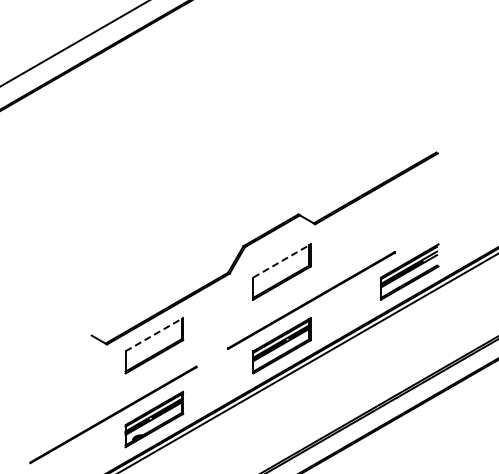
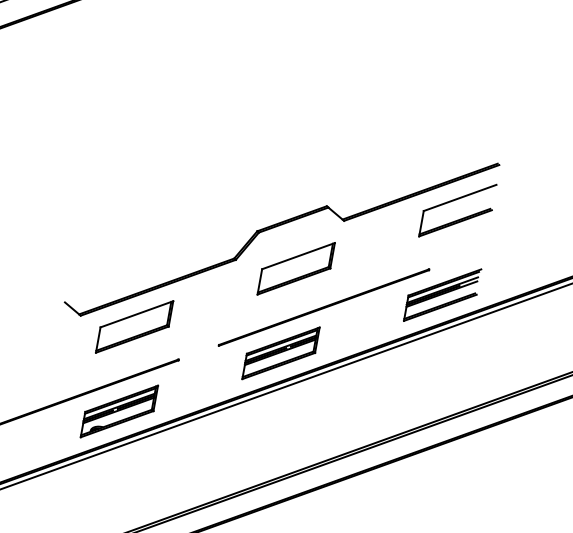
part: (406, 190) -> (455, 201), added
line: (282, 260) -> (299, 255), dashed -> solid
line: (154, 334) -> (137, 314), dashed -> solid

